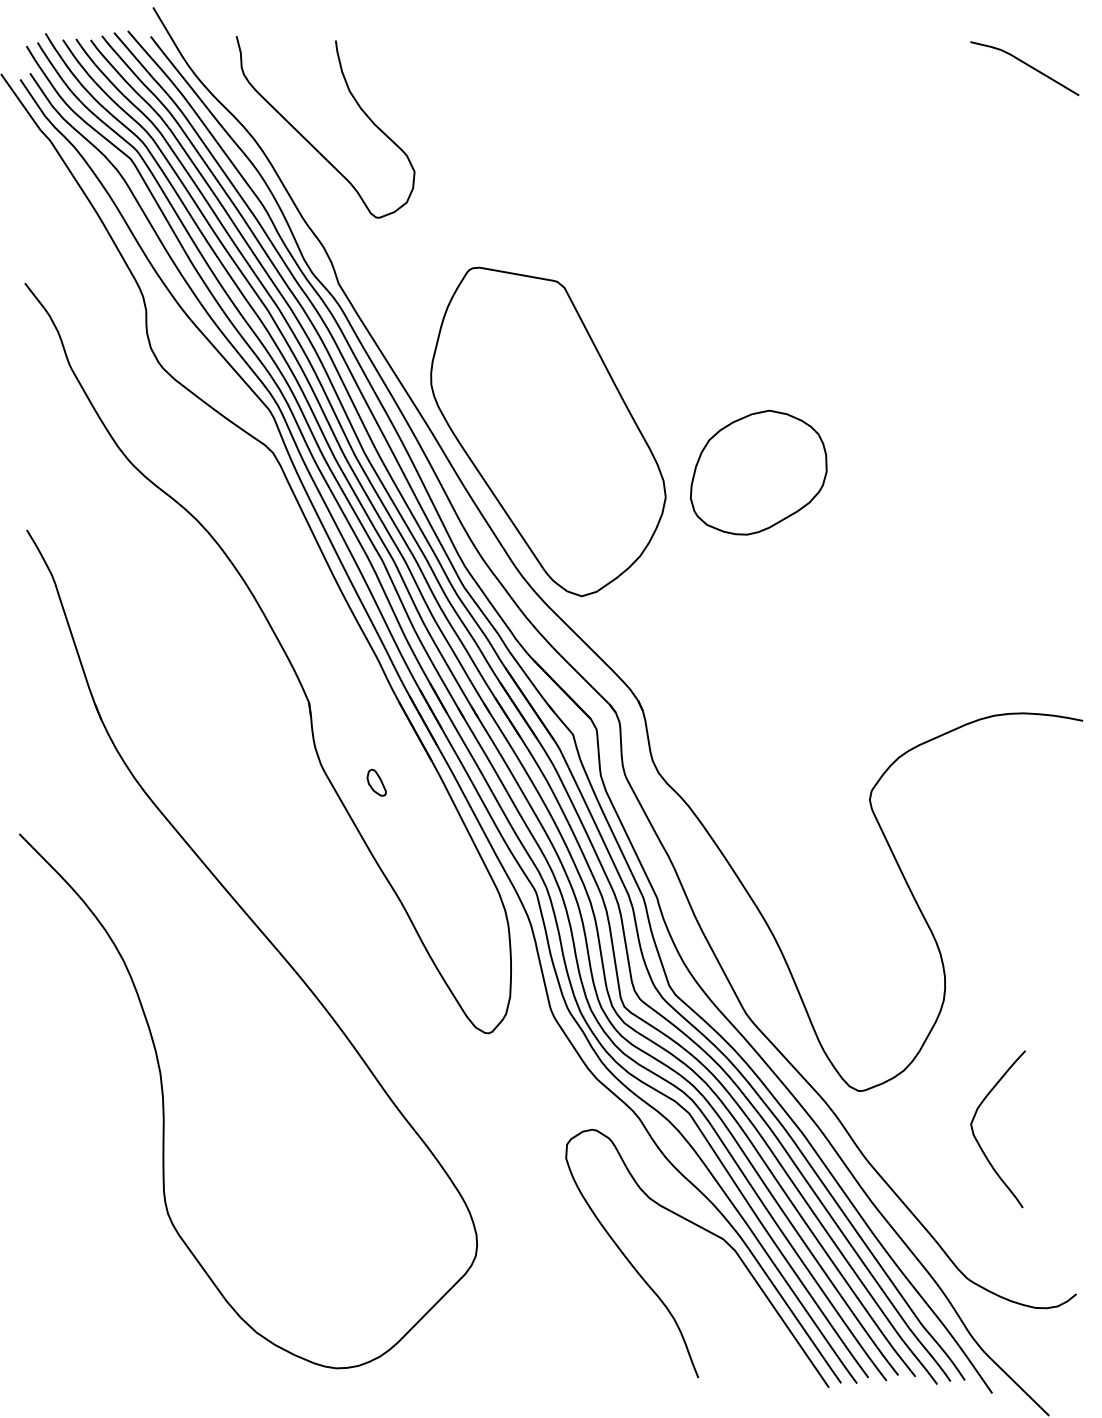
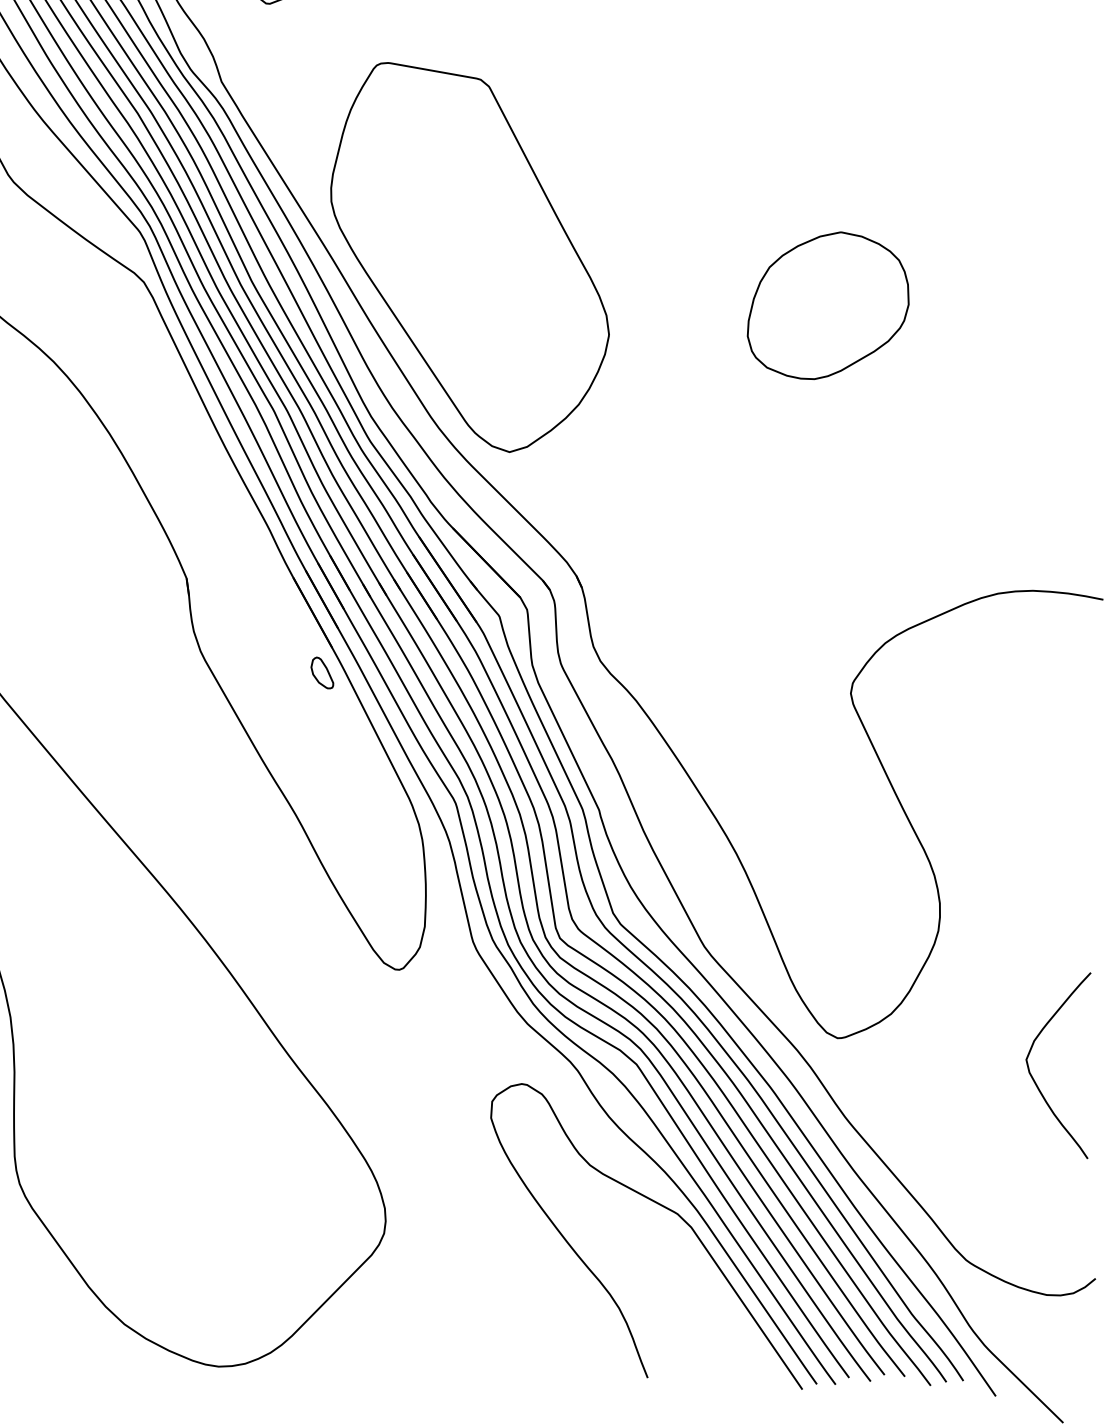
part: (758, 472) -> (827, 305), moved
part: (376, 782) -> (322, 672), moved
curve: (977, 1139) -> (1034, 1077), moved

